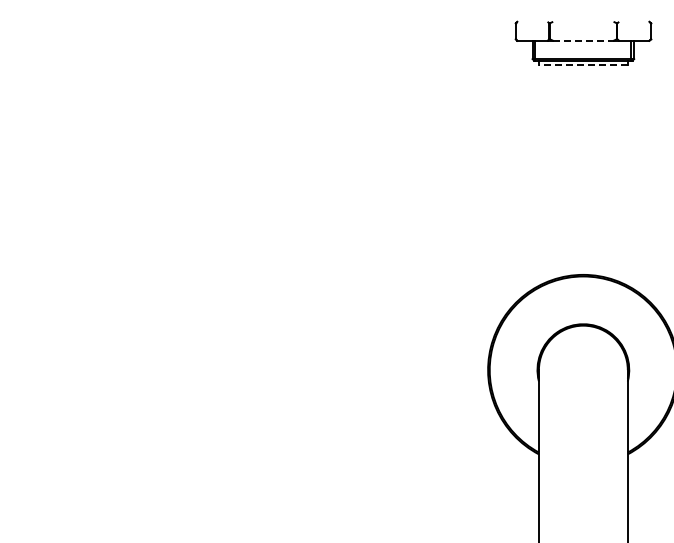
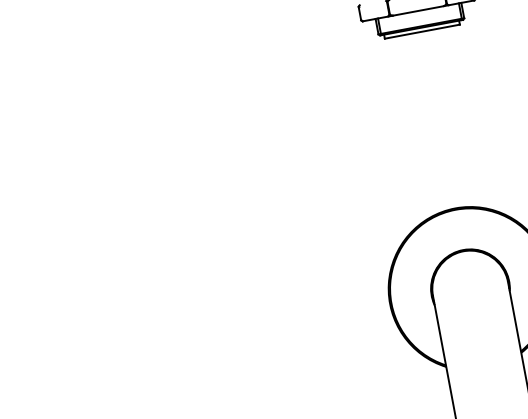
line: (583, 40) -> (418, 10), dashed -> solid
line: (582, 65) -> (421, 31), dashed -> solid

